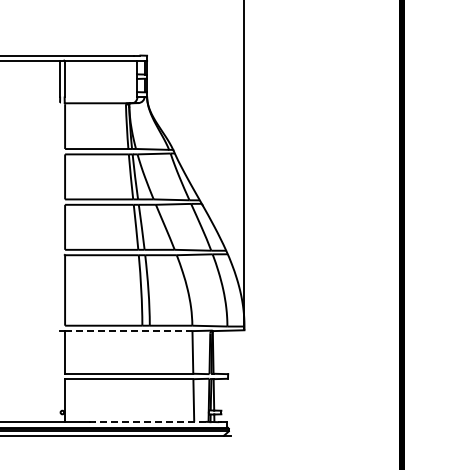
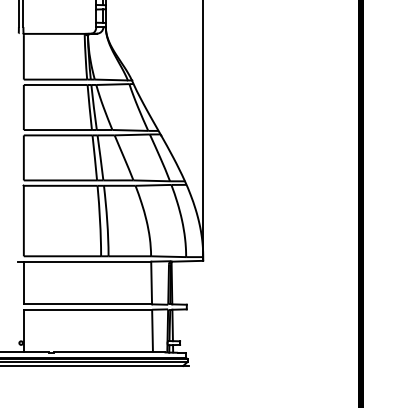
line: (128, 331) -> (87, 262), dashed -> solid
line: (150, 421) -> (109, 352), dashed -> solid

